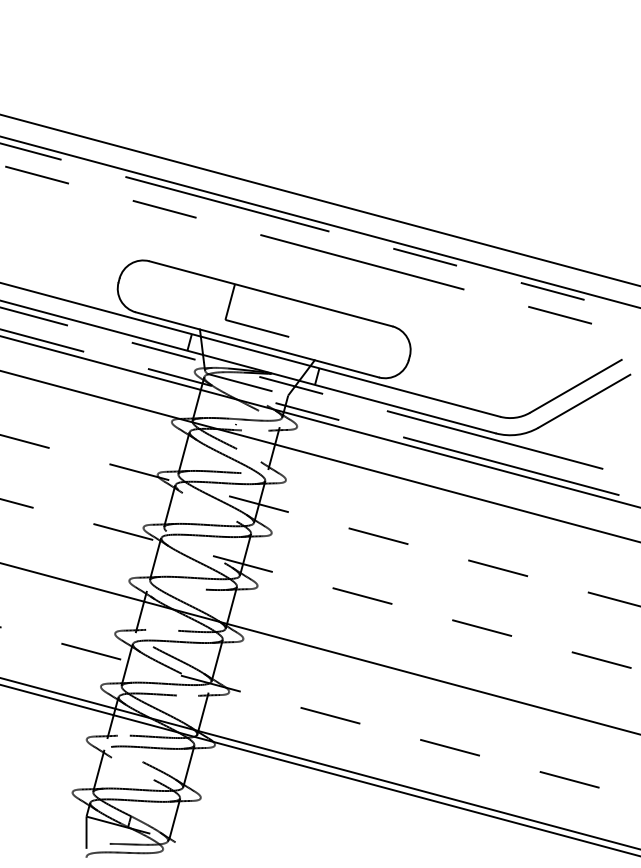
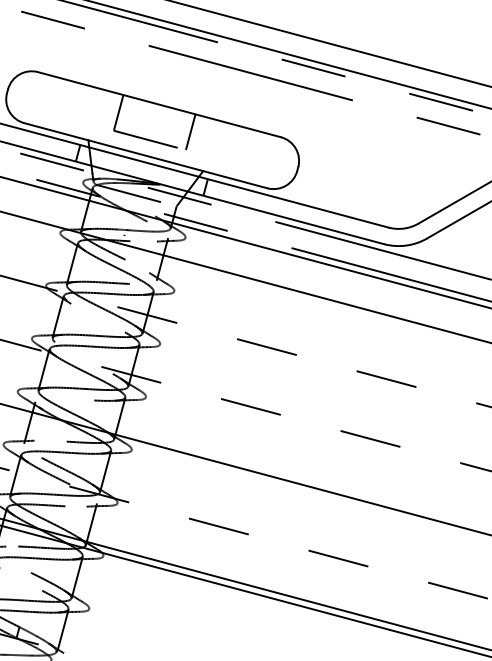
line: (302, 321) -> (190, 132), added

